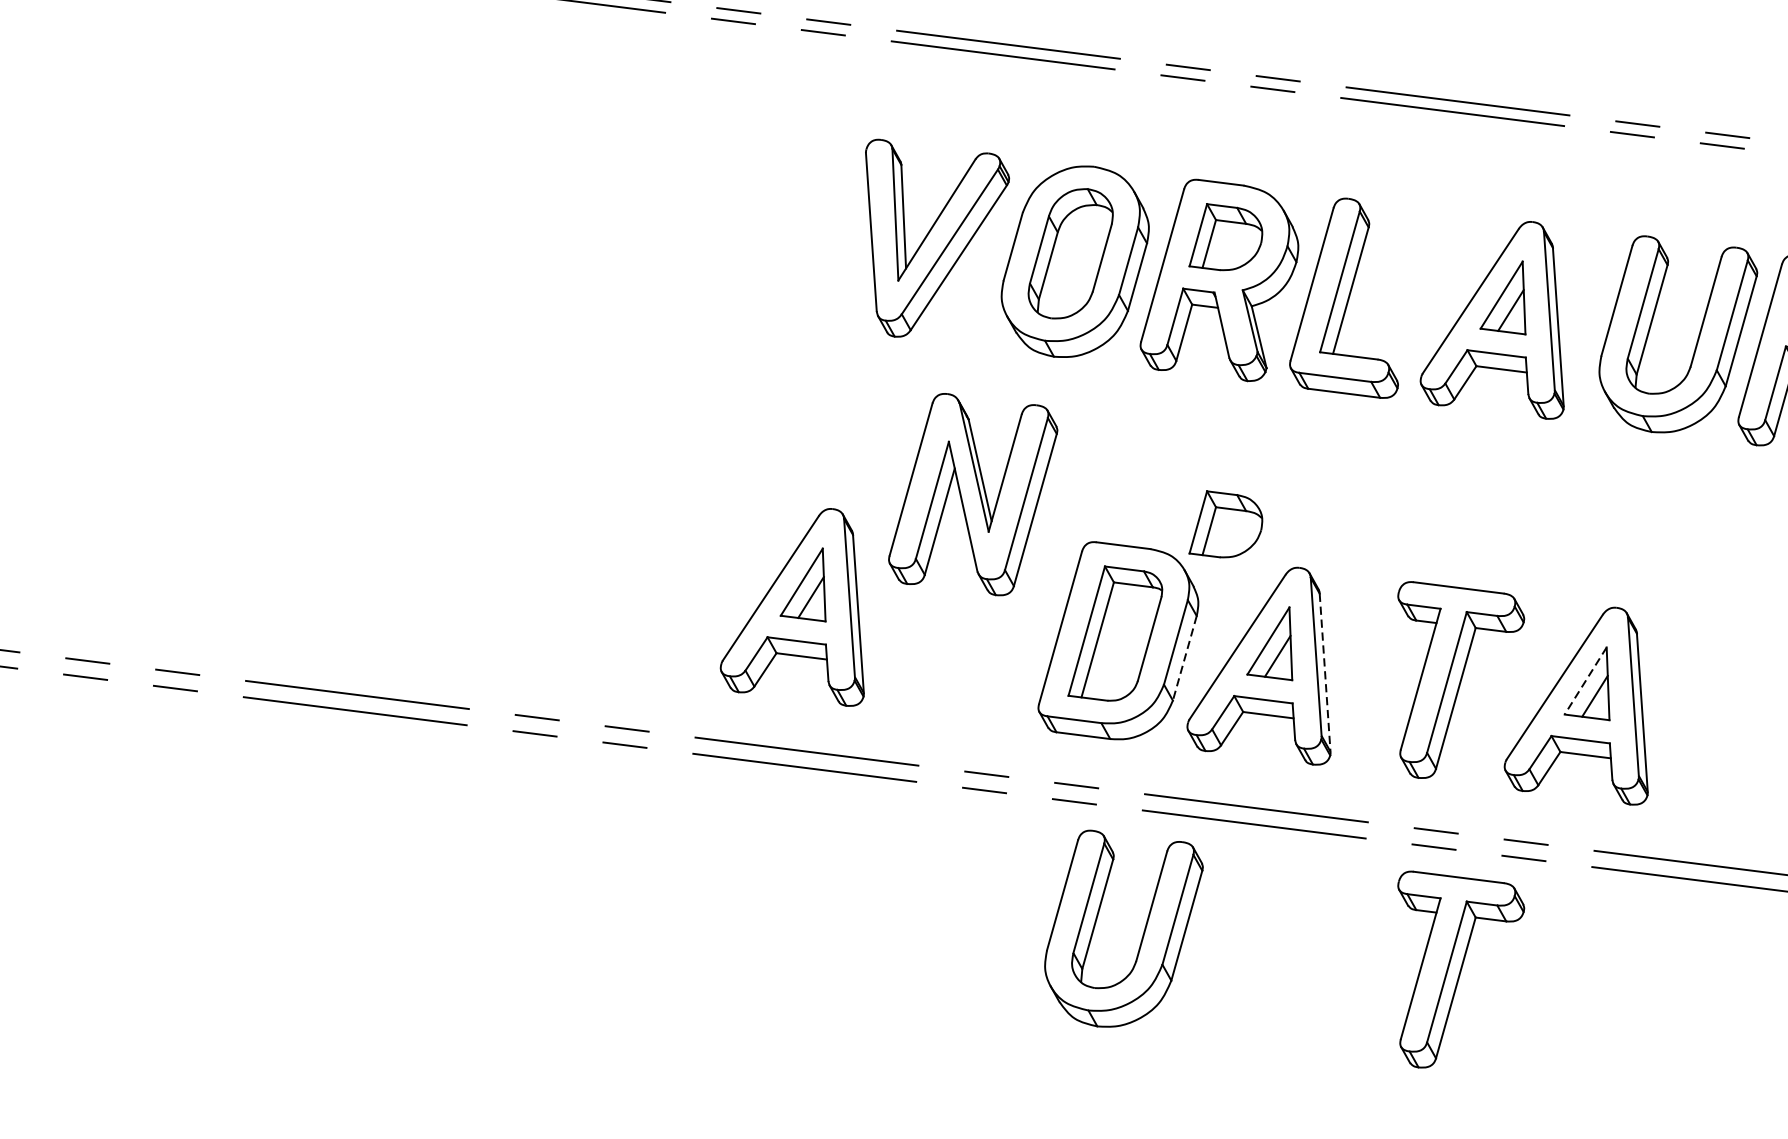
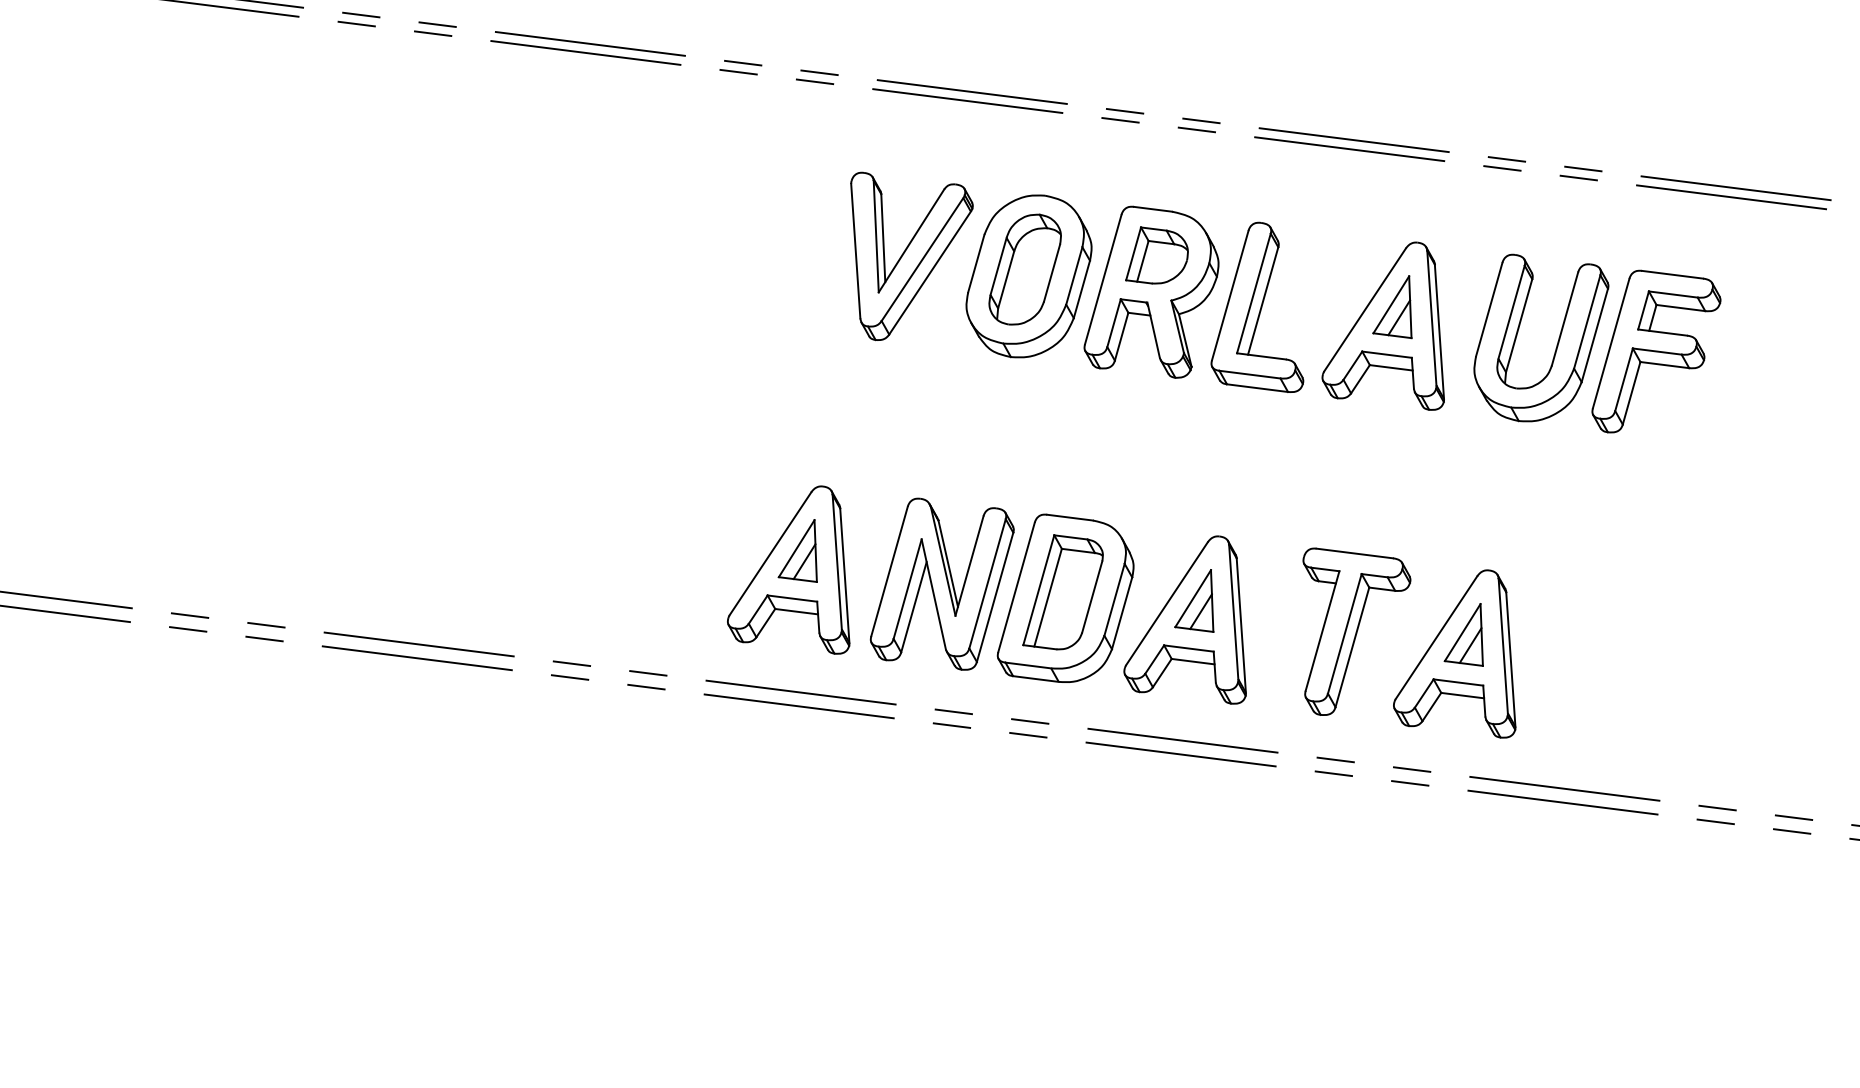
part: (972, 493) -> (941, 583), moved
part: (1225, 524) -> (1156, 499), removed
line: (1184, 658) -> (1121, 613), dashed -> solid
line: (1325, 673) -> (1241, 626), dashed -> solid
line: (1585, 680) -> (1462, 632), dashed -> solid
part: (1142, 932) -> (1086, 846), removed
part: (1460, 969) -> (1356, 877), removed

